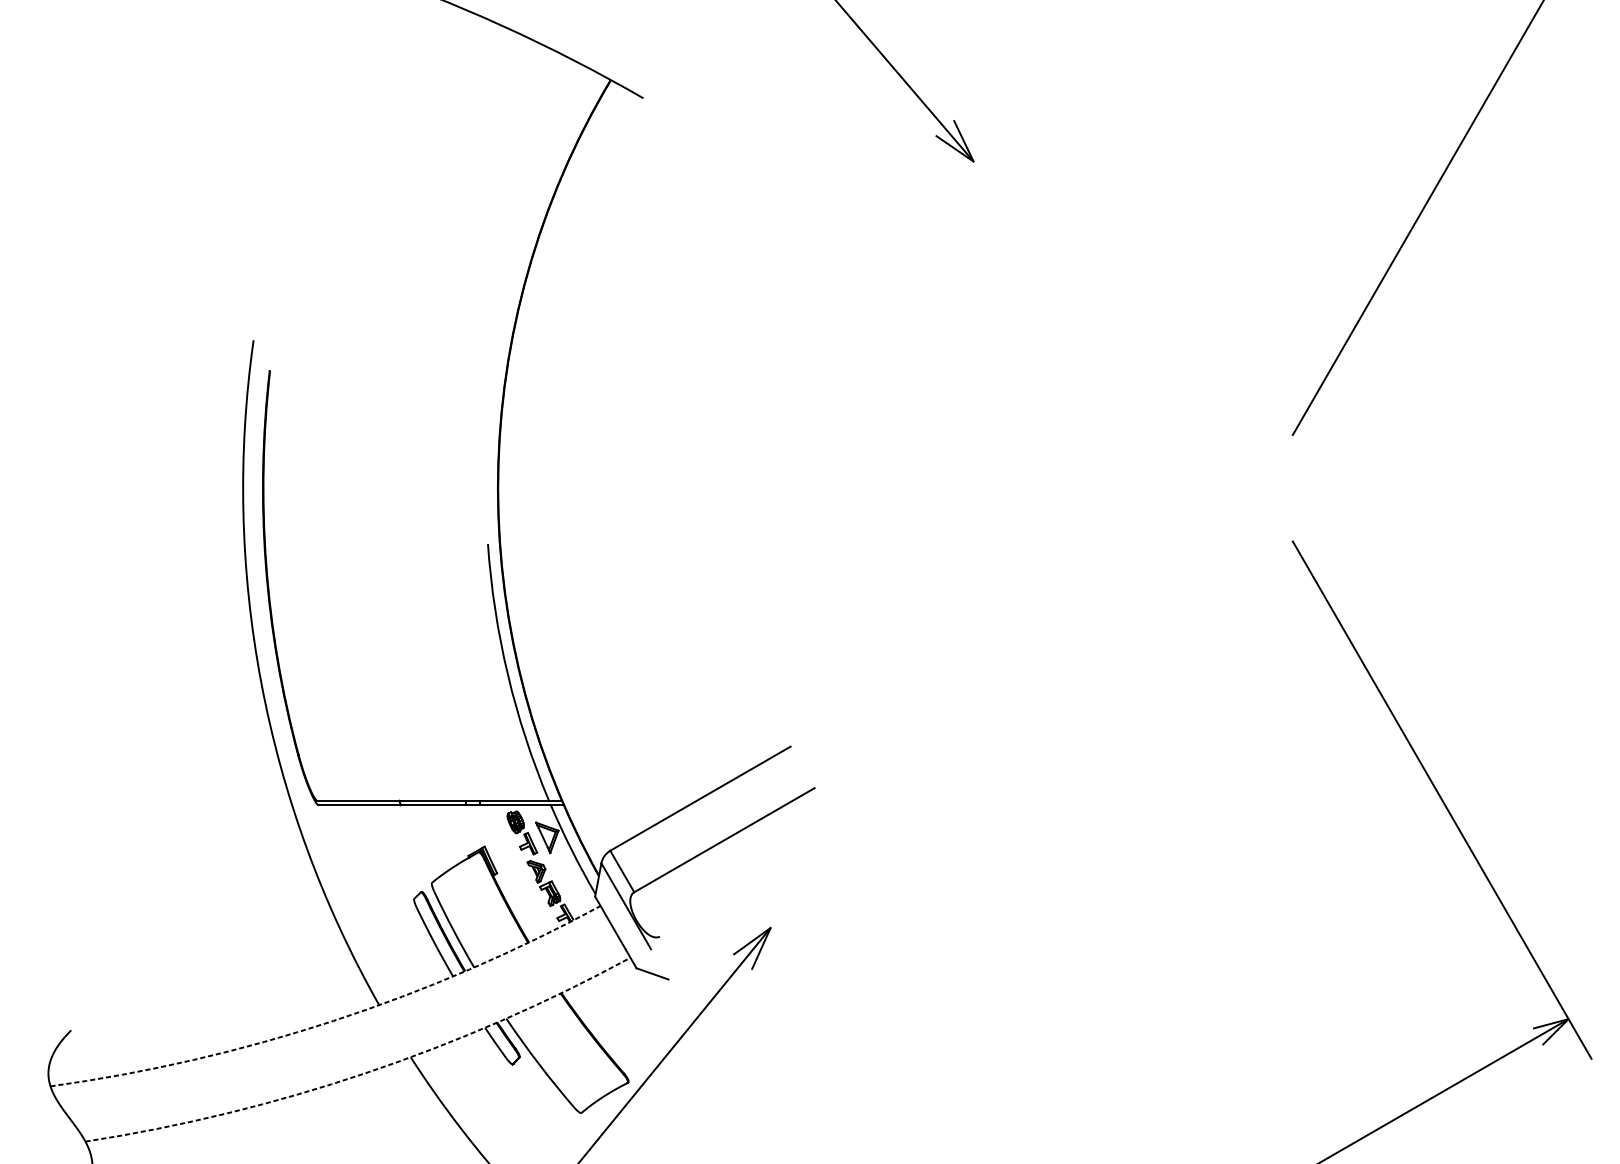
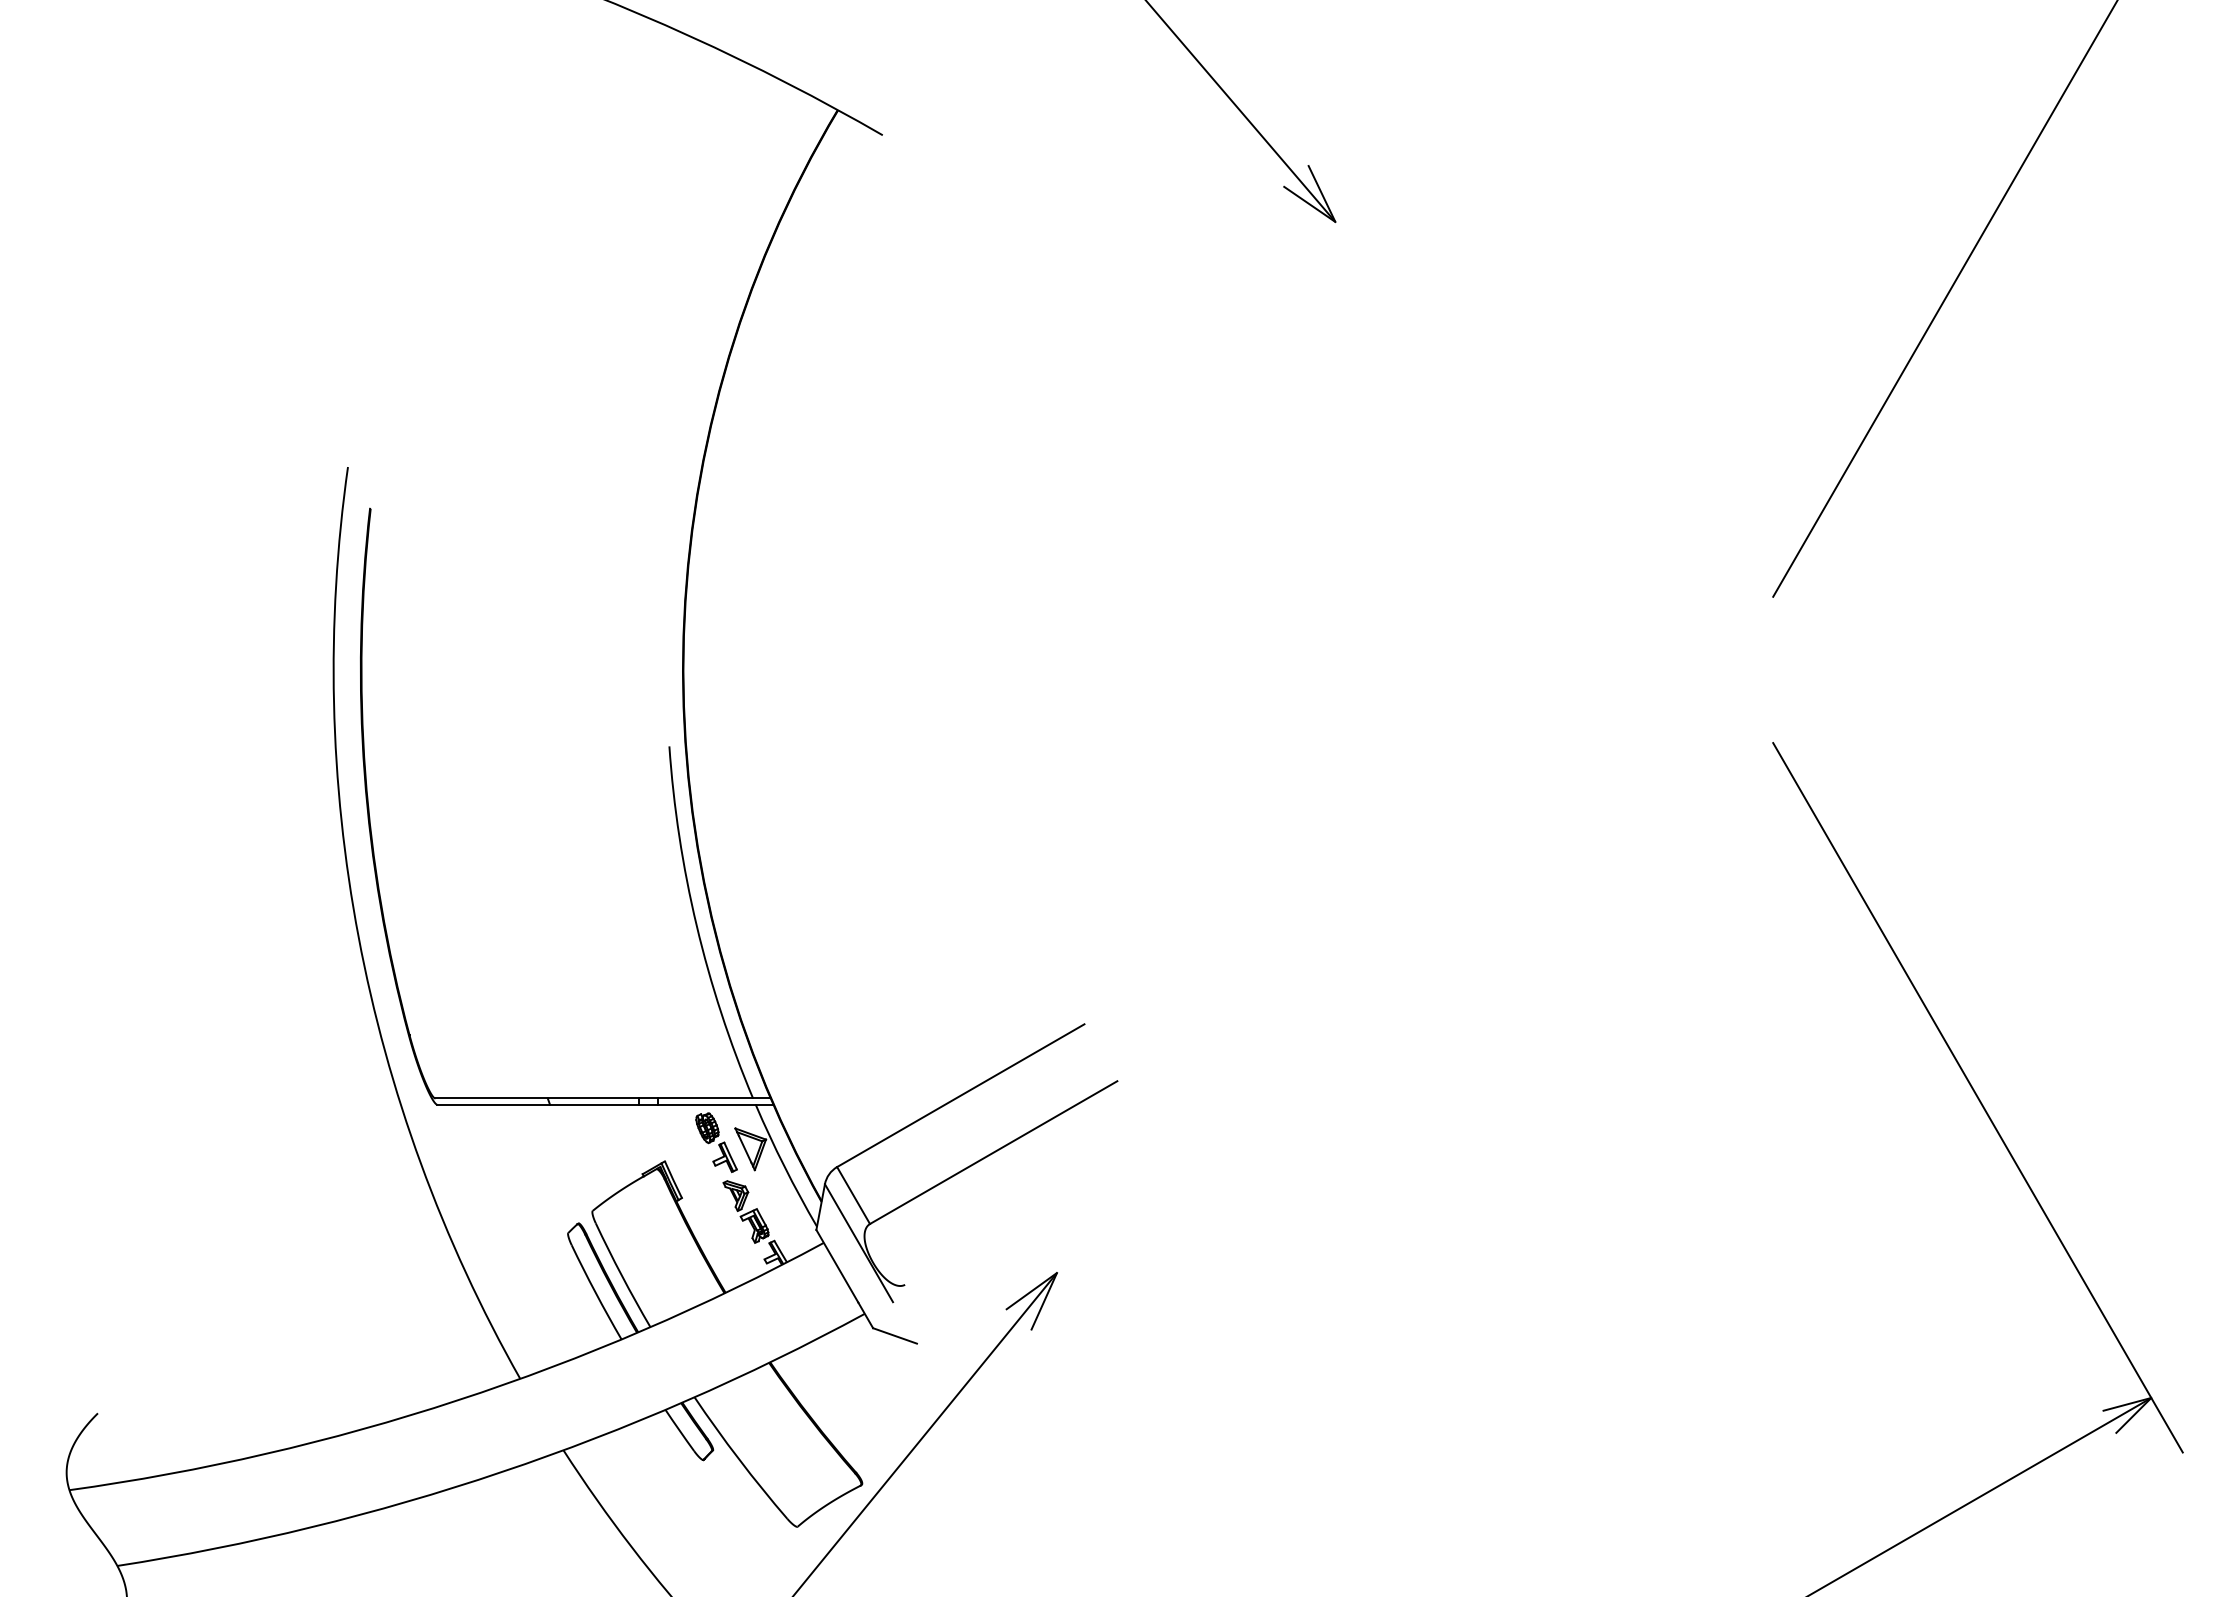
arc: (333, 1020) -> (457, 1400), dashed -> solid
arc: (365, 1073) -> (501, 1472), dashed -> solid

